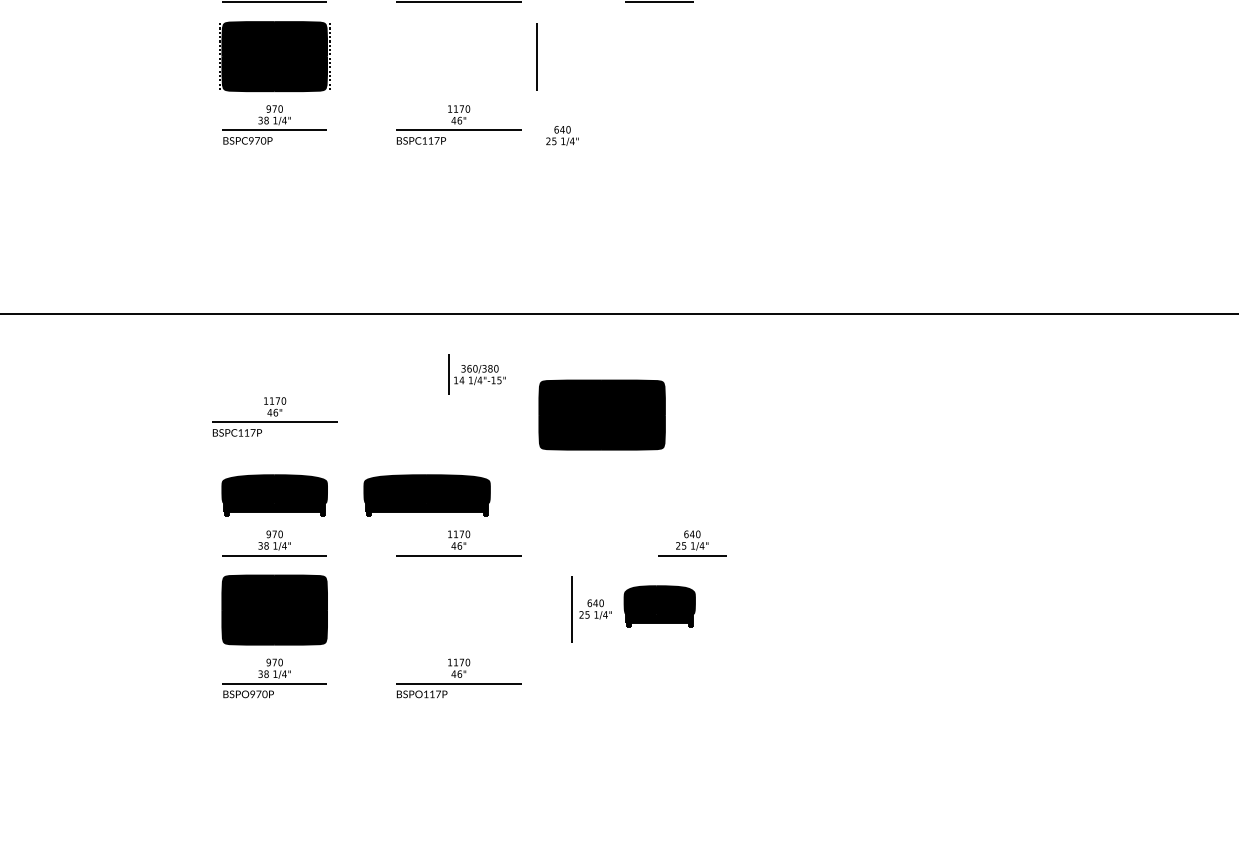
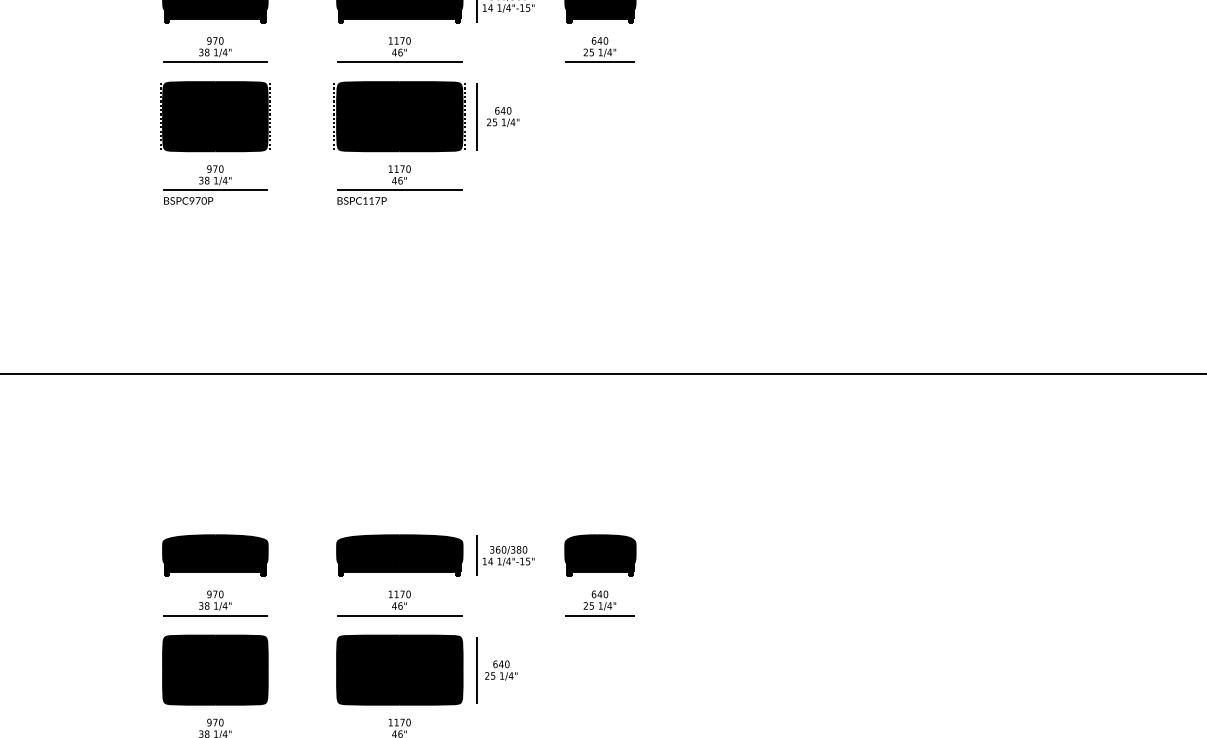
part: (458, 56) -> (399, 116), added
text: (562, 135) -> (503, 116), moved
part: (476, 374) -> (505, 555), moved
part: (601, 414) -> (399, 669), moved
part: (274, 416) -> (215, 476), removed
part: (426, 495) -> (399, 555), moved
part: (692, 543) -> (600, 603), moved
part: (659, 606) -> (600, 555), moved
part: (591, 609) -> (497, 670), moved

